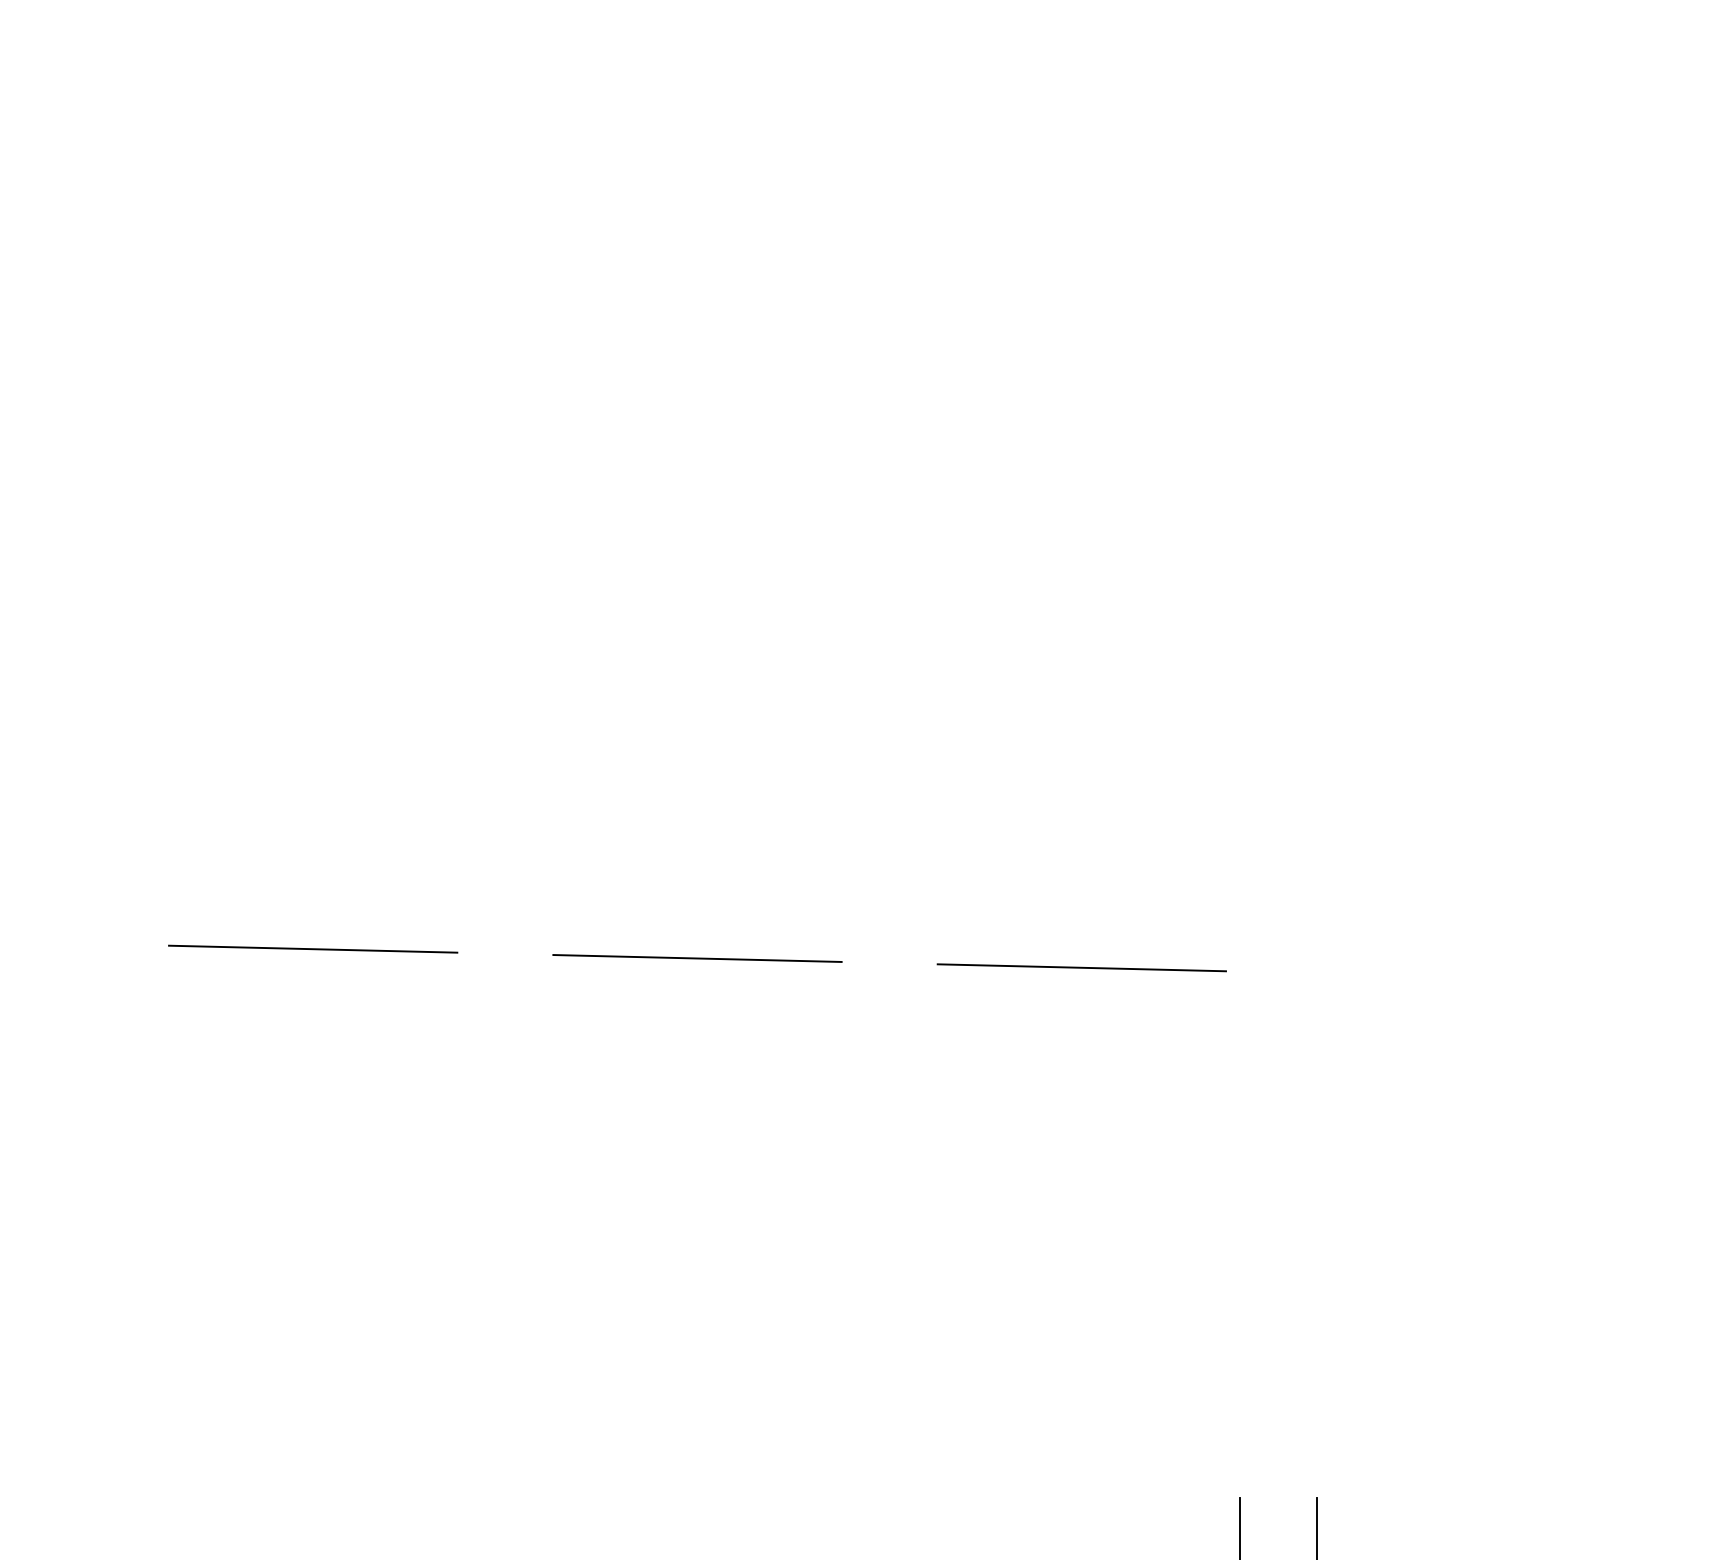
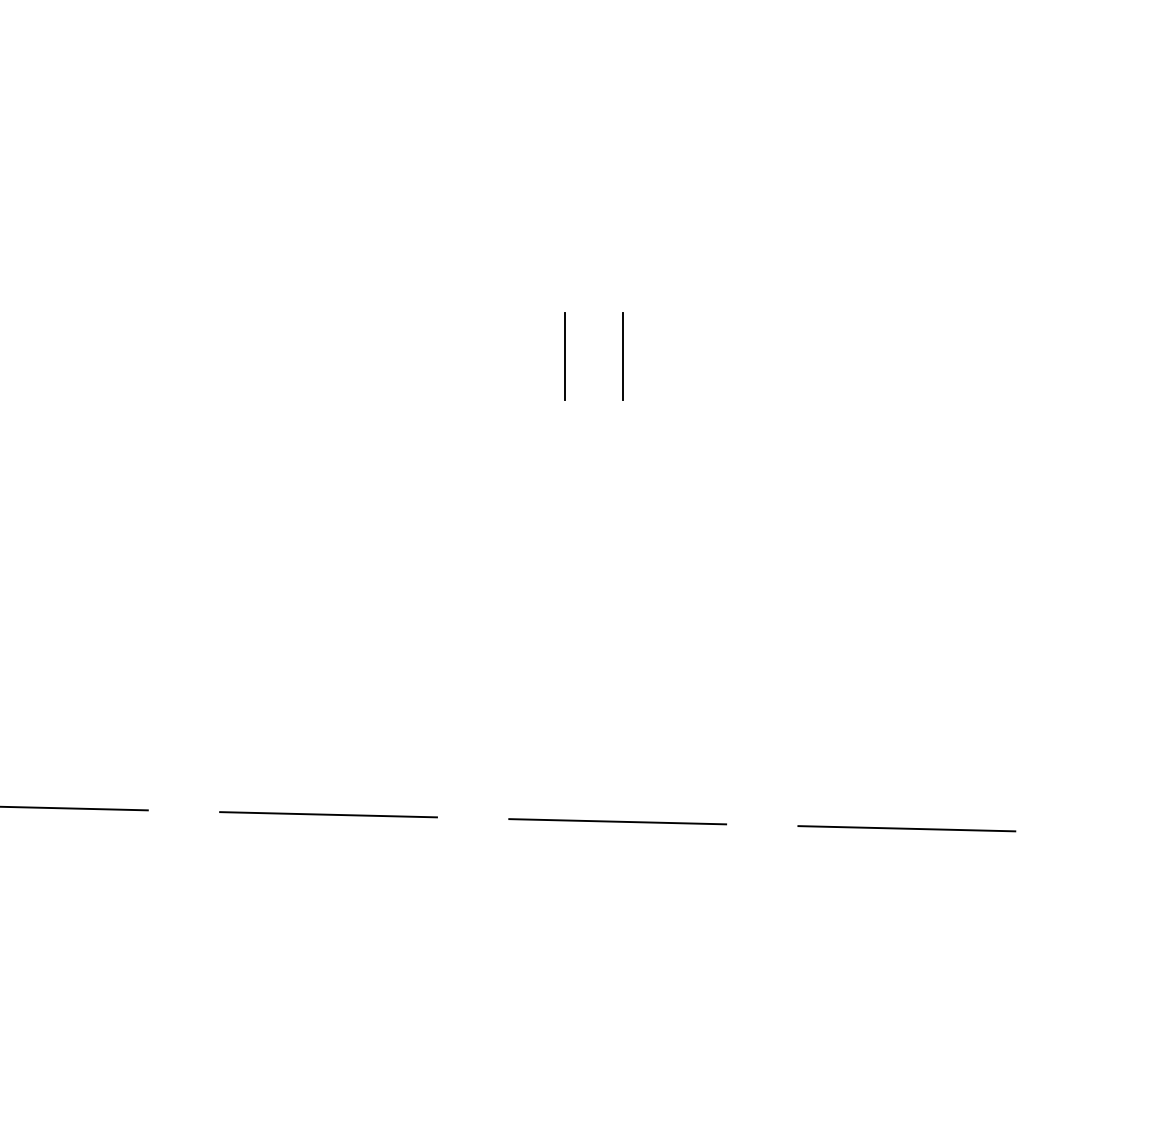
line: (1011, 348) -> (564, 355), added
line: (1087, 349) -> (621, 356), added
line: (1466, 976) -> (907, 828), added

